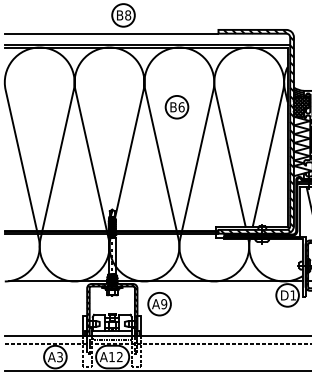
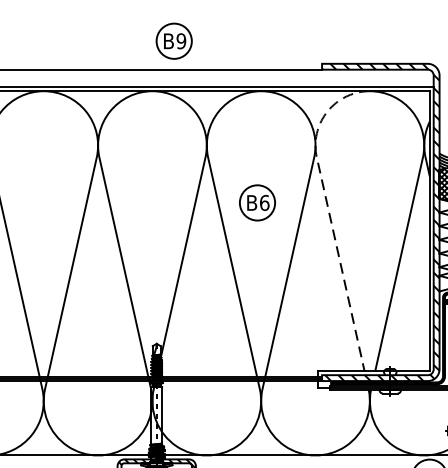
text: (128, 15) -> (181, 41), B8 -> B9
part: (176, 107) -> (256, 203), moved
line: (221, 120) -> (326, 204), solid -> dashed

